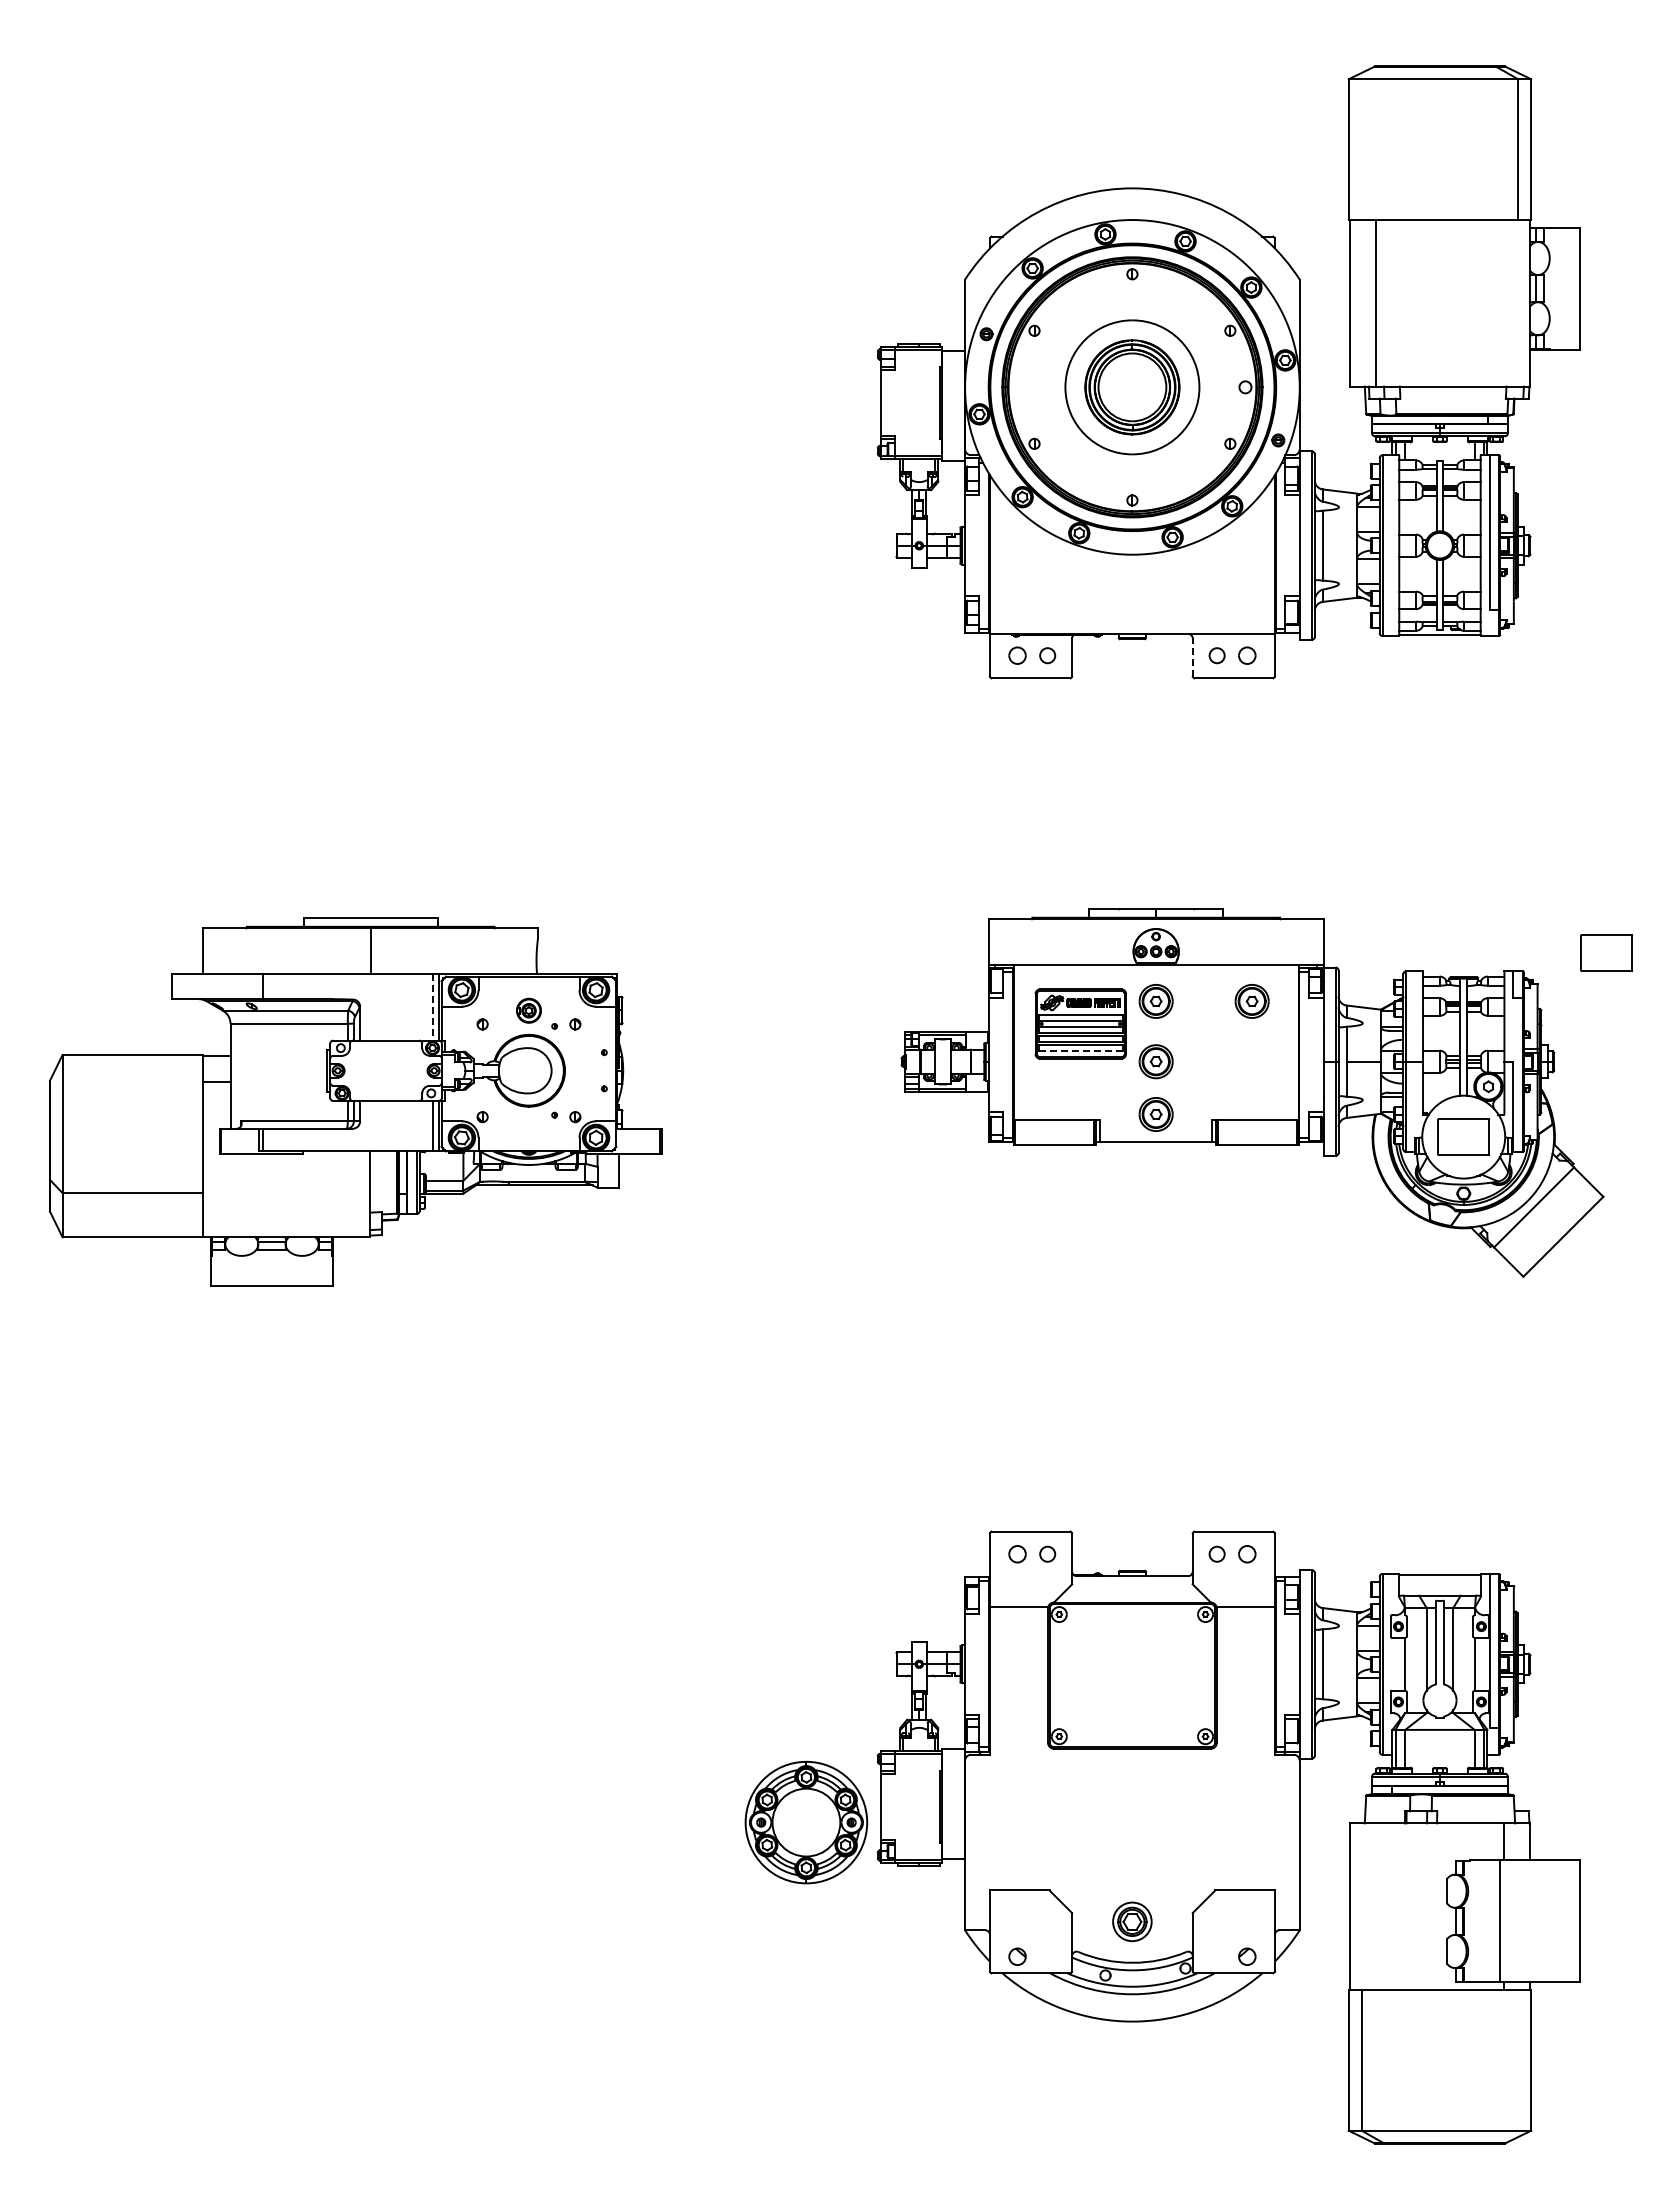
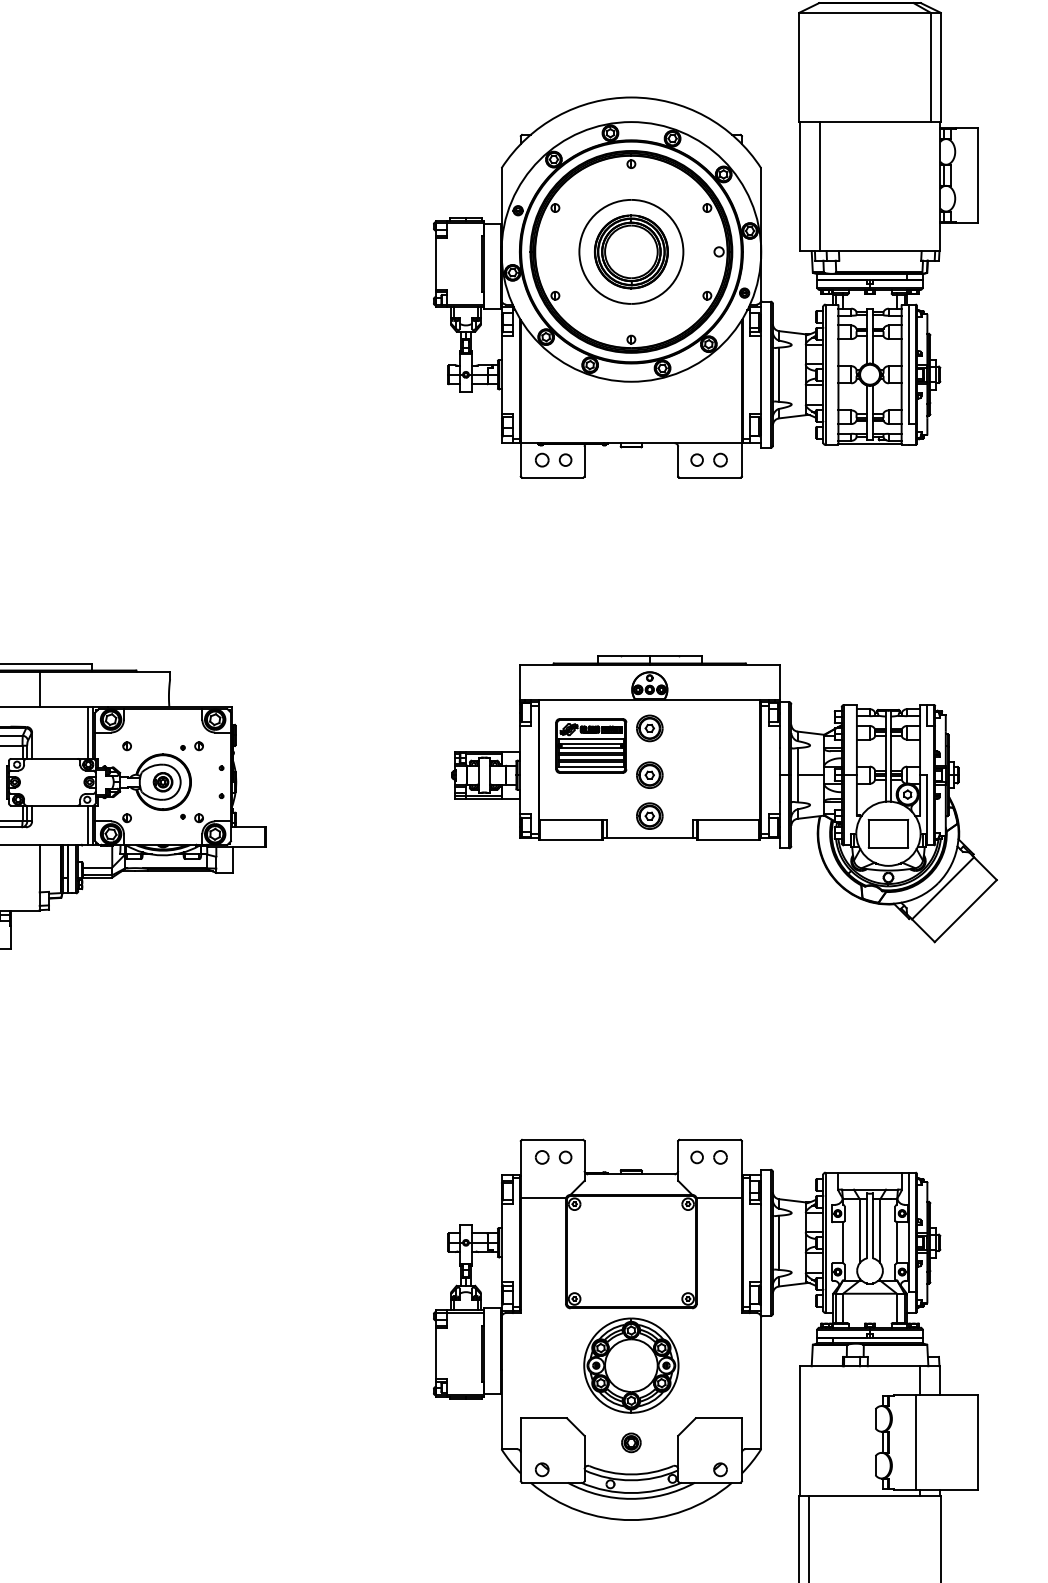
line: (1192, 657) -> (678, 461), dashed -> solid
part: (1606, 952) -> (999, 690), removed
part: (1251, 1001) -> (723, 728), removed
line: (432, 1007) -> (88, 733), dashed -> solid
part: (528, 1010) -> (162, 782), moved
line: (1081, 1051) -> (591, 767), dashed -> solid
part: (806, 1822) -> (631, 1365), moved
part: (1132, 1922) -> (631, 1443), size x0.62

